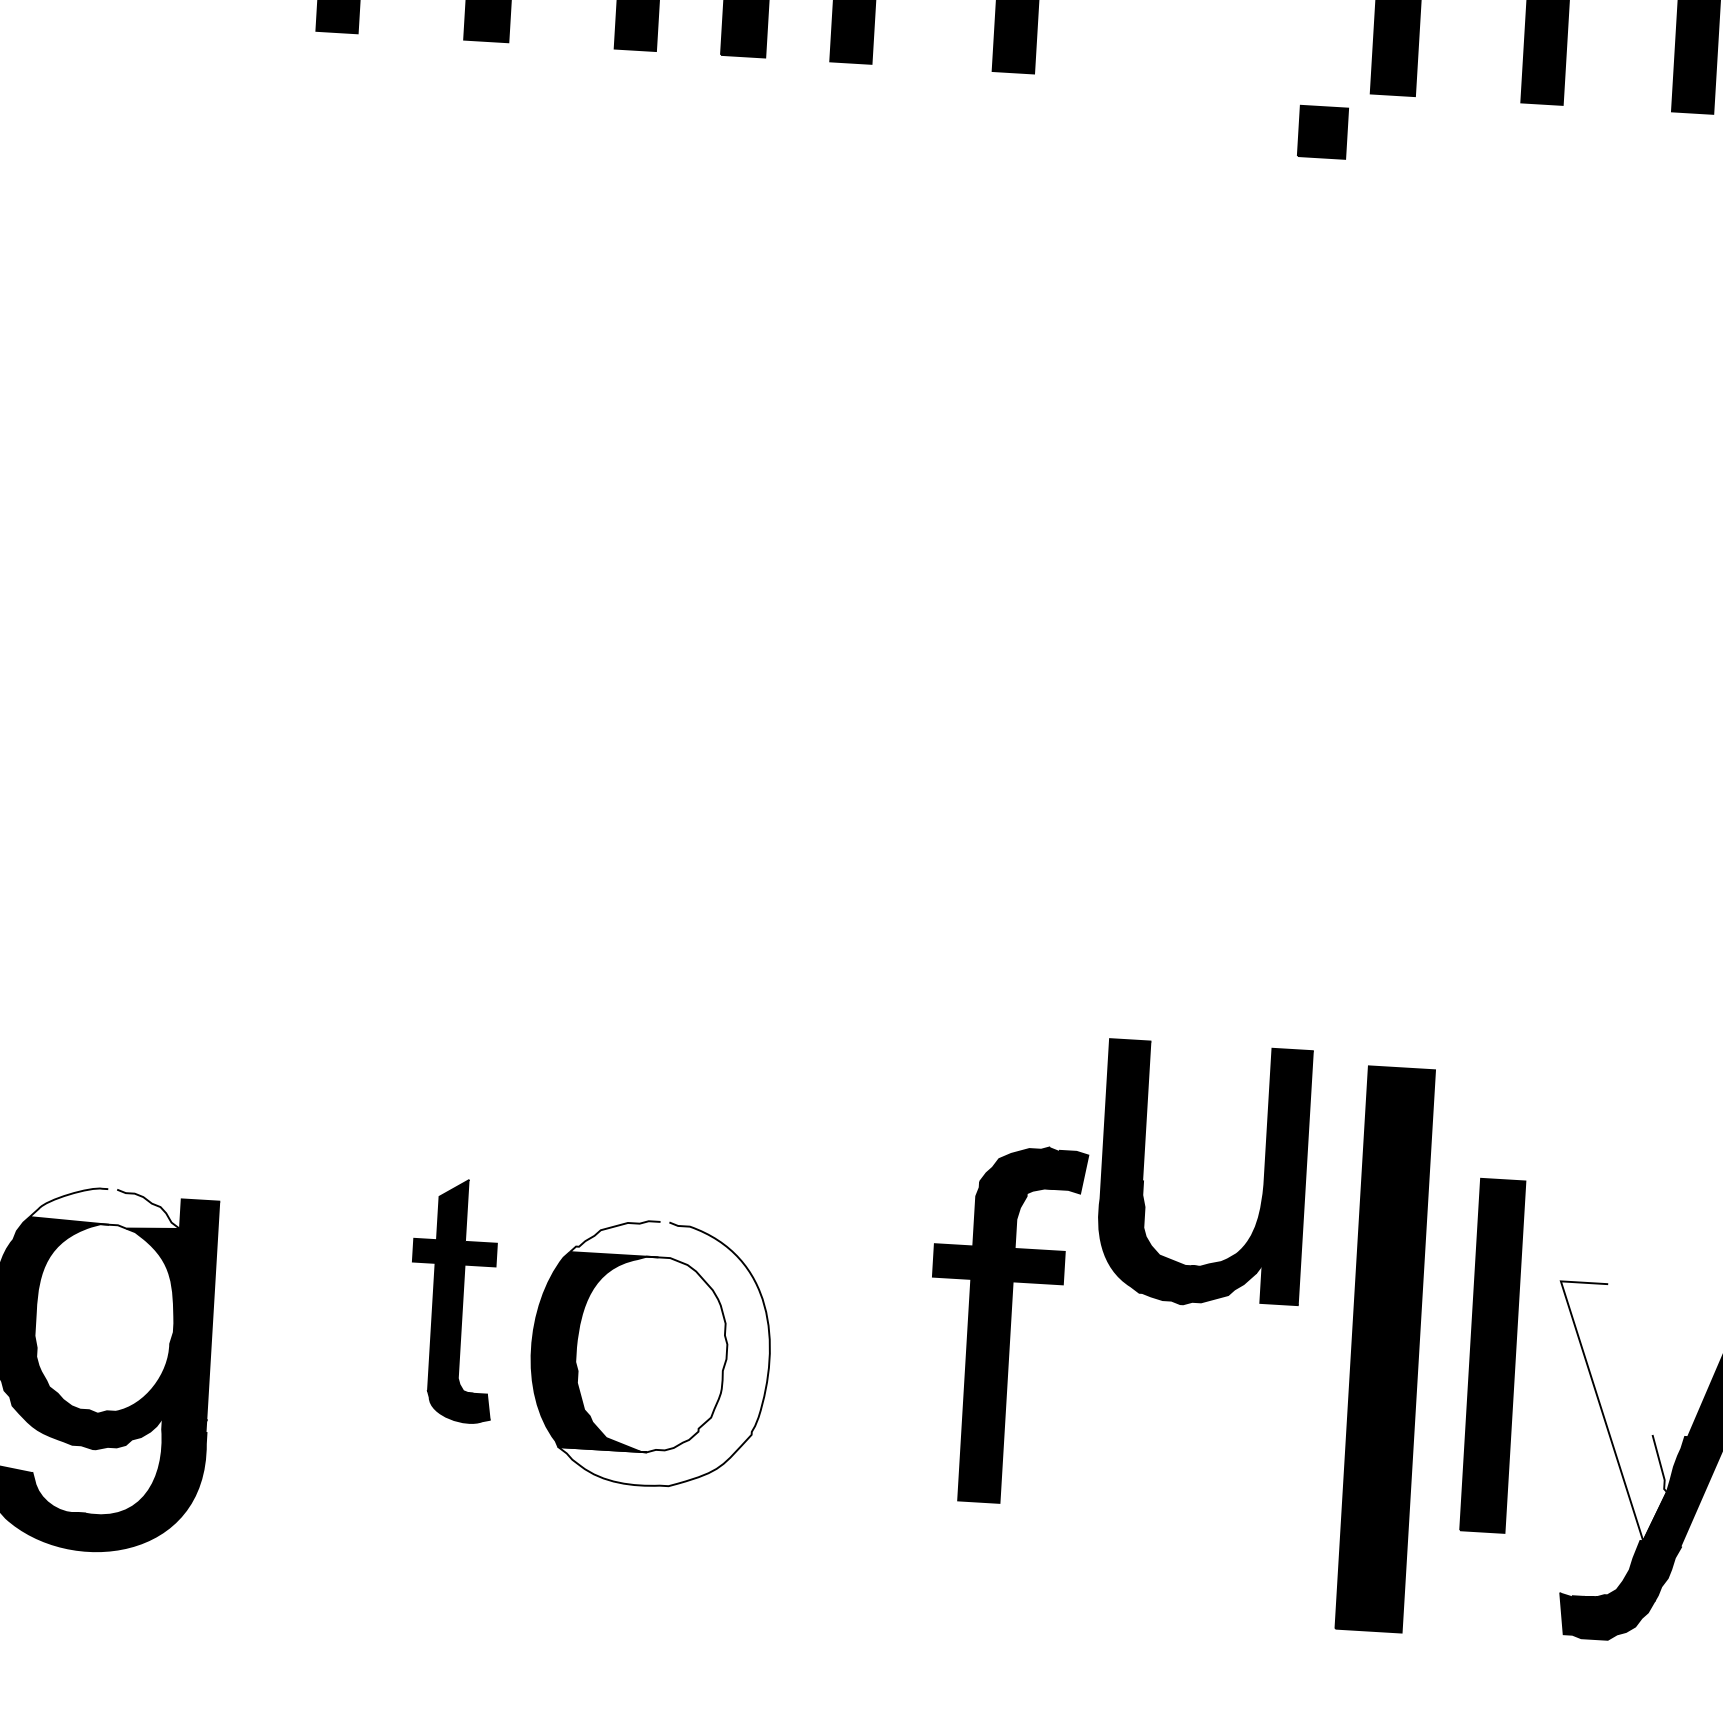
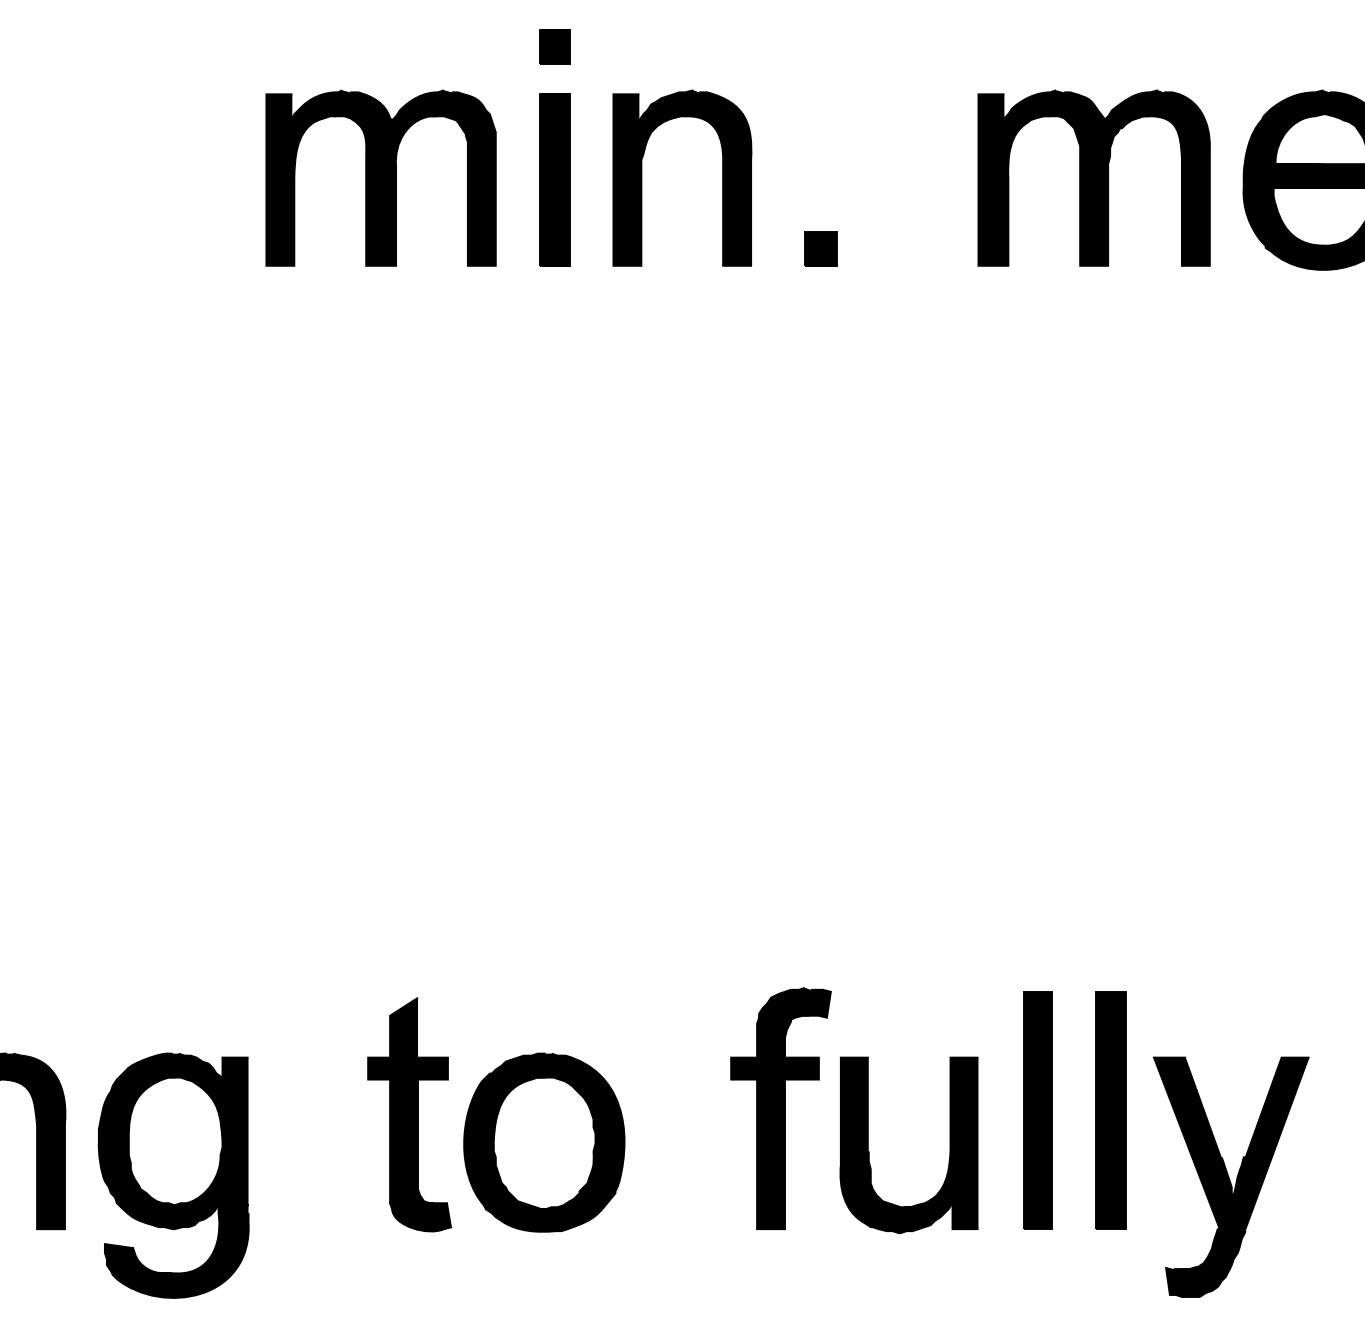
part: (1322, 131) -> (820, 248), moved
part: (1144, 1180) -> (869, 1151), moved
fill: (105, 1208) -> (171, 1066), added
part: (453, 1300) -> (409, 1114), size x1.43
part: (1383, 1349) -> (1037, 1110), size x0.62
fill: (665, 1354) -> (554, 1142), added
fill: (1611, 1411) -> (1193, 1143), added

